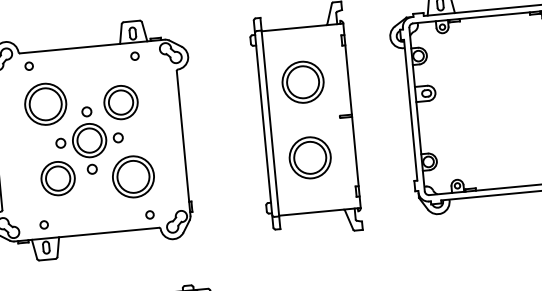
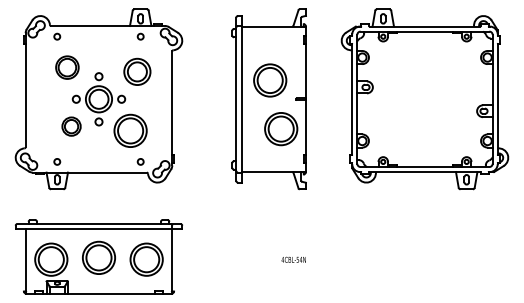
part: (303, 82) -> (270, 80), moved
part: (121, 102) -> (137, 71), moved
part: (45, 104) -> (67, 67), size x0.7
part: (310, 158) -> (281, 129), moved
part: (58, 178) -> (71, 126), size x0.7

